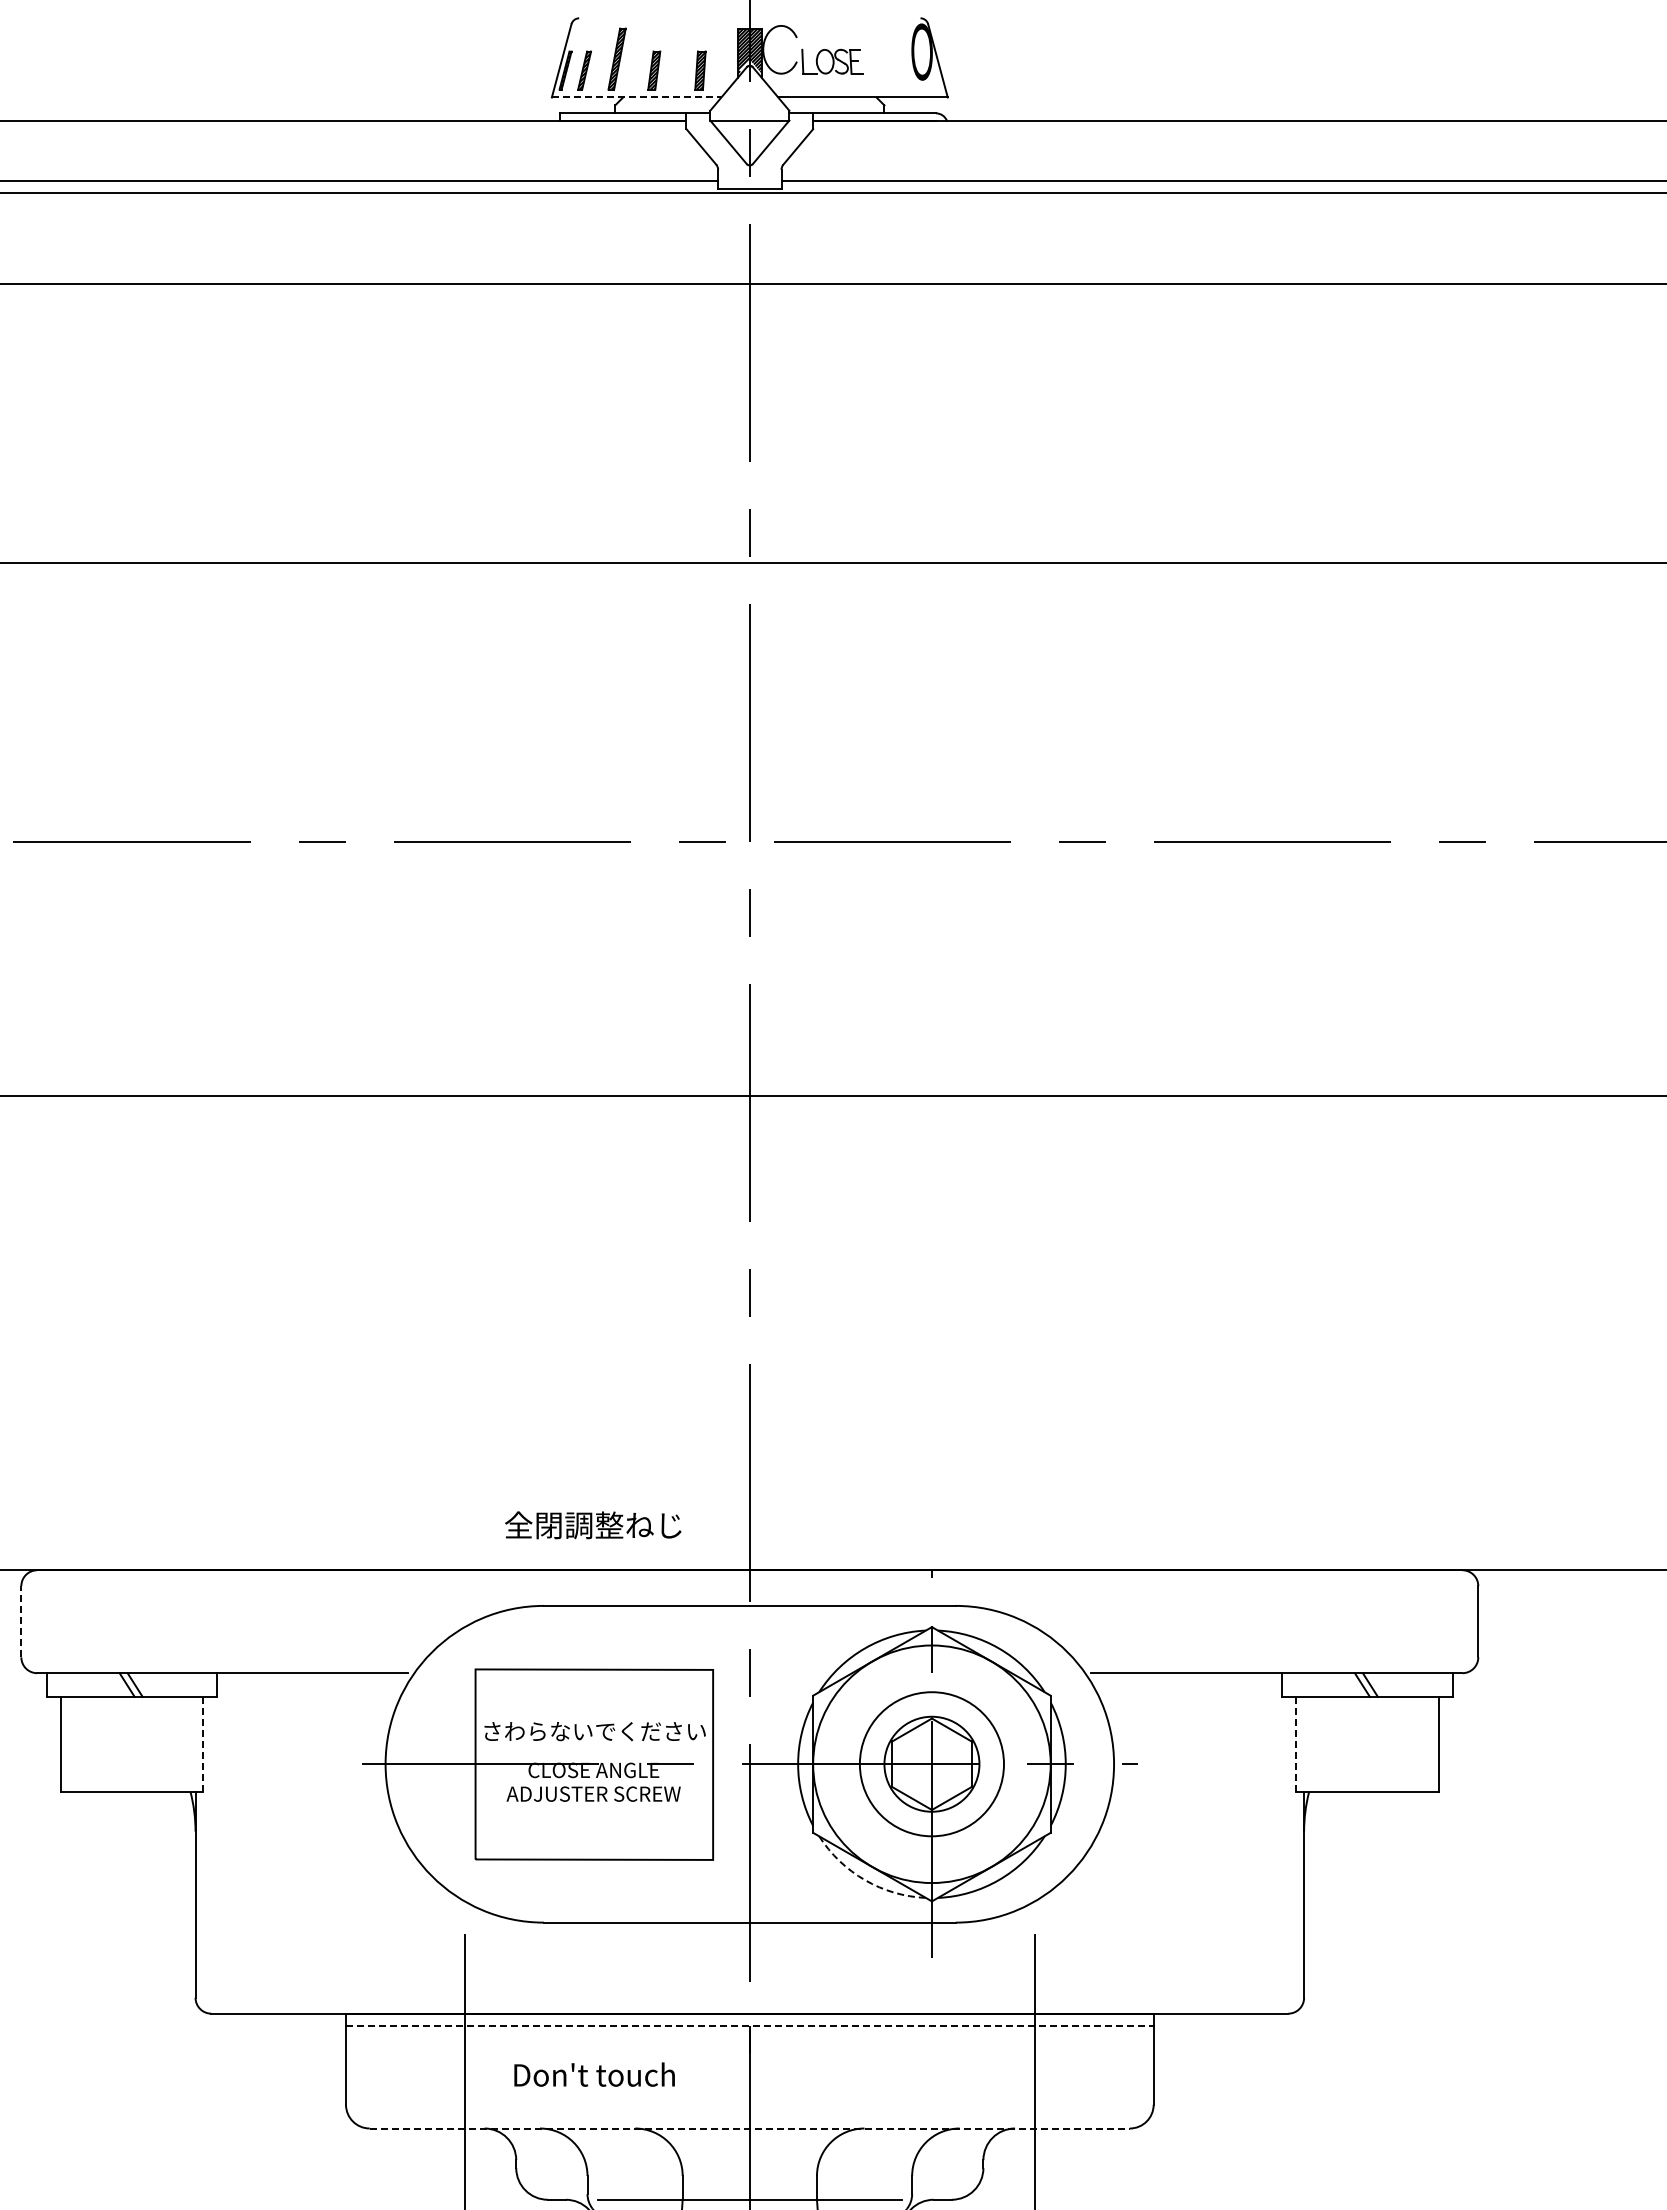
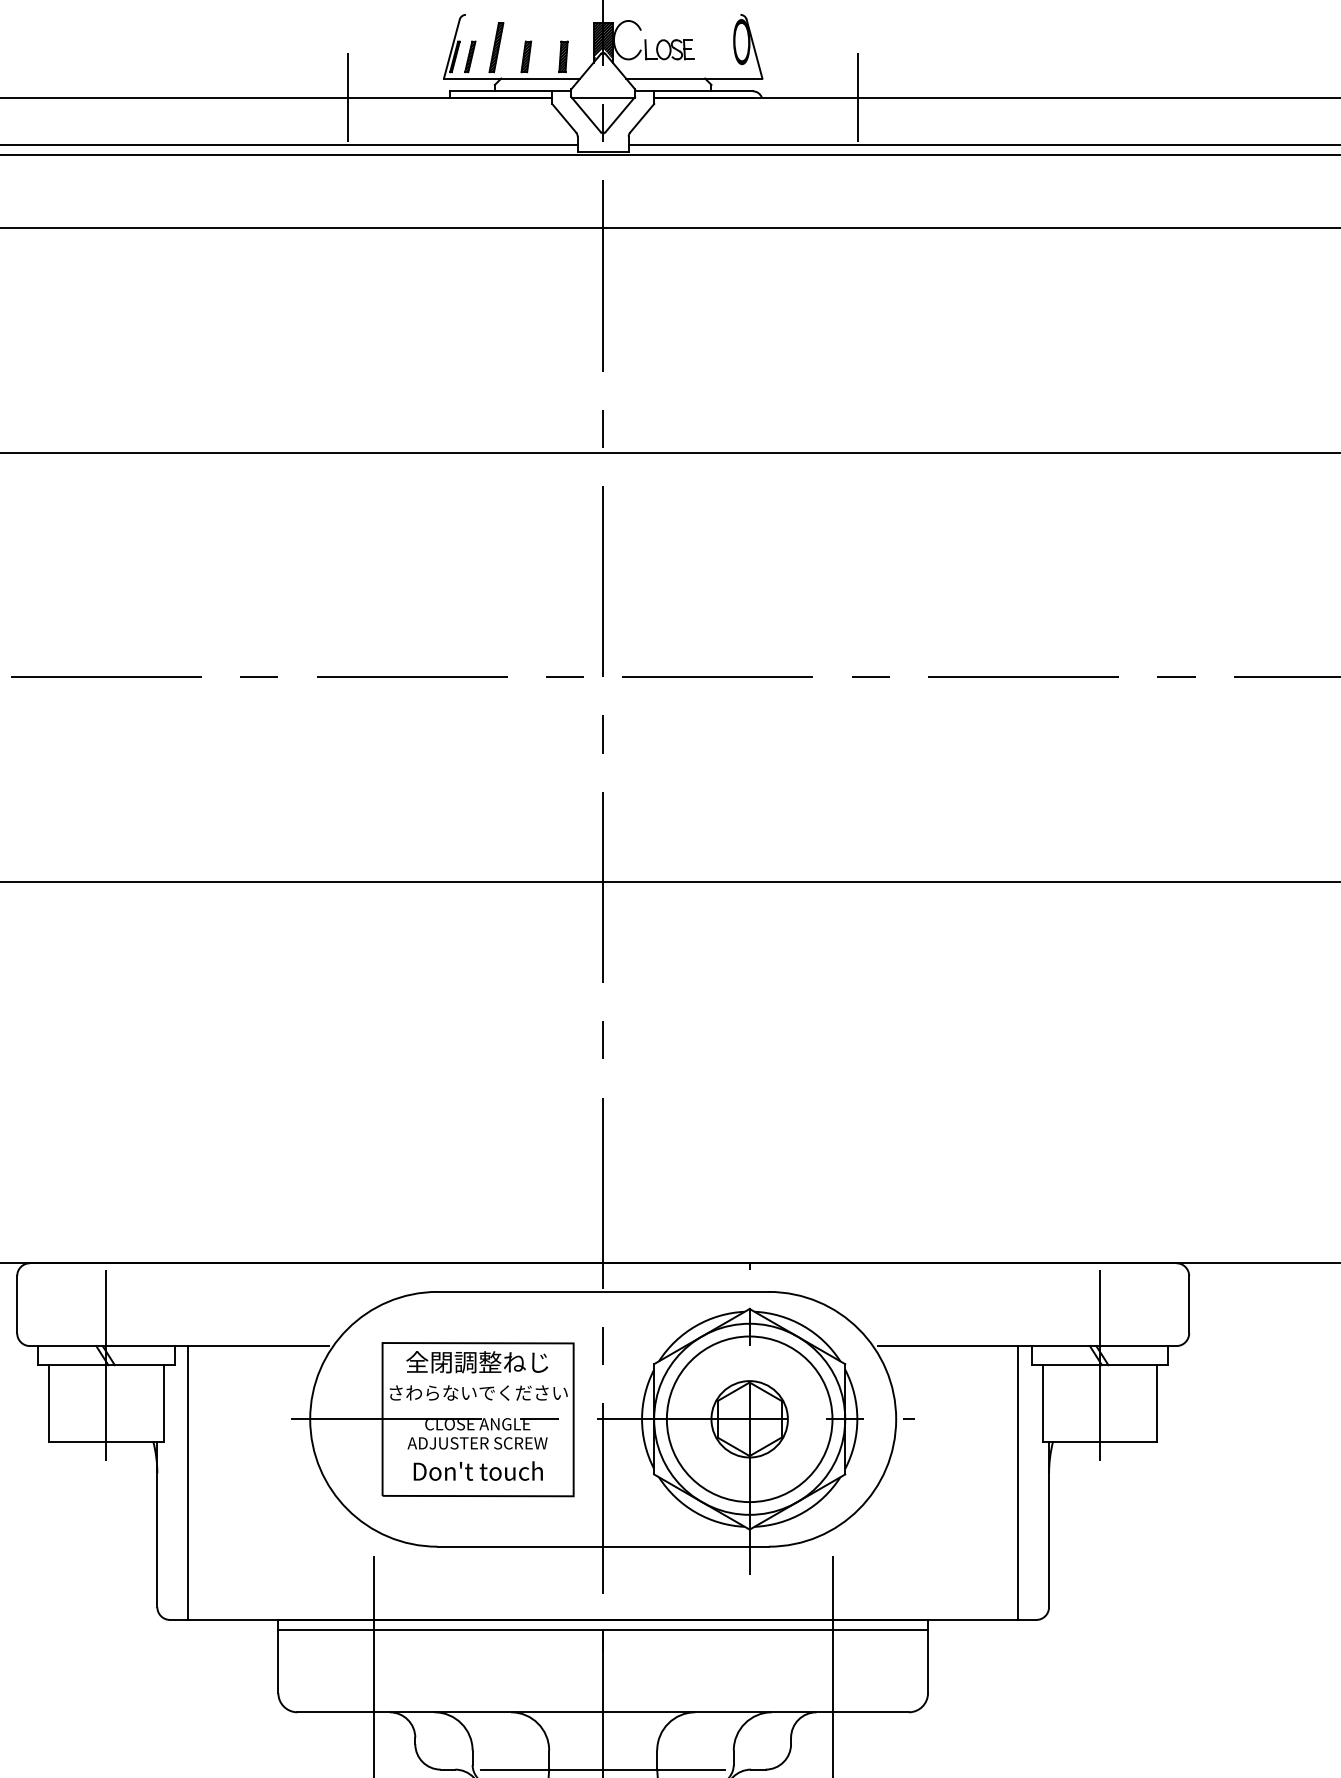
line: (636, 97) -> (512, 78), dashed -> solid
line: (433, 120) -> (348, 97), added
line: (1066, 120) -> (857, 97), added
text: (593, 1525) -> (477, 1362), moved
line: (21, 1621) -> (17, 1304), dashed -> solid
line: (132, 1680) -> (106, 1351), added
line: (1367, 1680) -> (1100, 1351), added
line: (203, 1744) -> (163, 1403), dashed -> solid
line: (1296, 1744) -> (1042, 1403), dashed -> solid
circle: (931, 1764) -> (749, 1419), size x1.43
line: (234, 1843) -> (188, 1483), added
line: (1265, 1843) -> (1018, 1483), added
arc: (865, 1880) -> (696, 1512), dashed -> solid
line: (749, 2025) -> (602, 1629), dashed -> solid
text: (594, 2074) -> (478, 1470), moved
line: (750, 2128) -> (603, 1712), dashed -> solid

